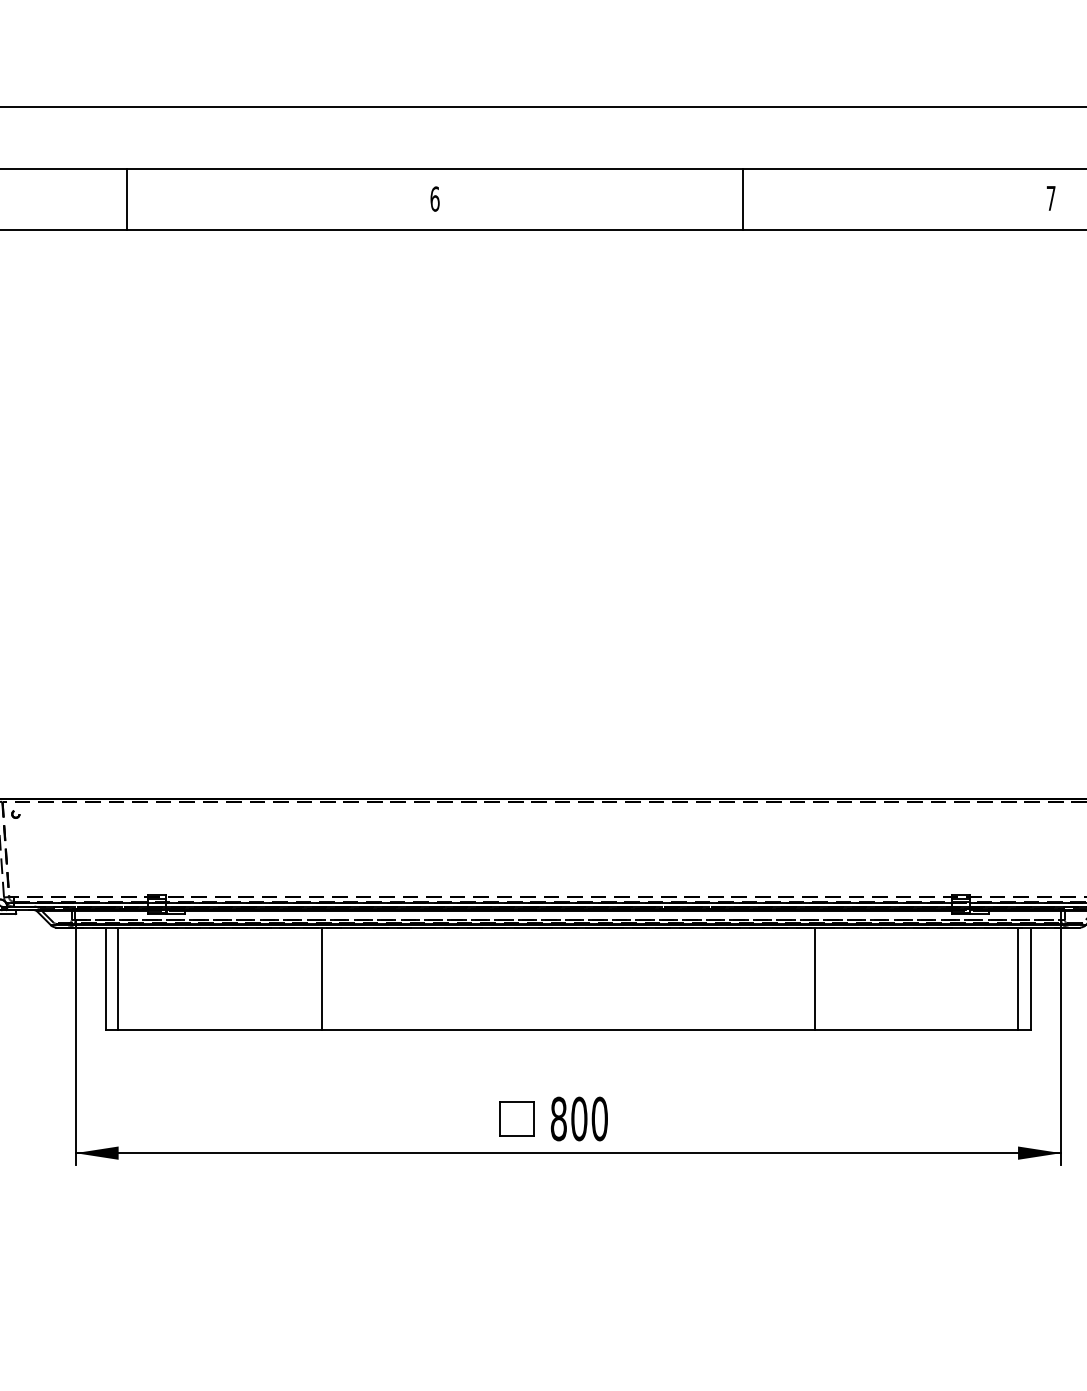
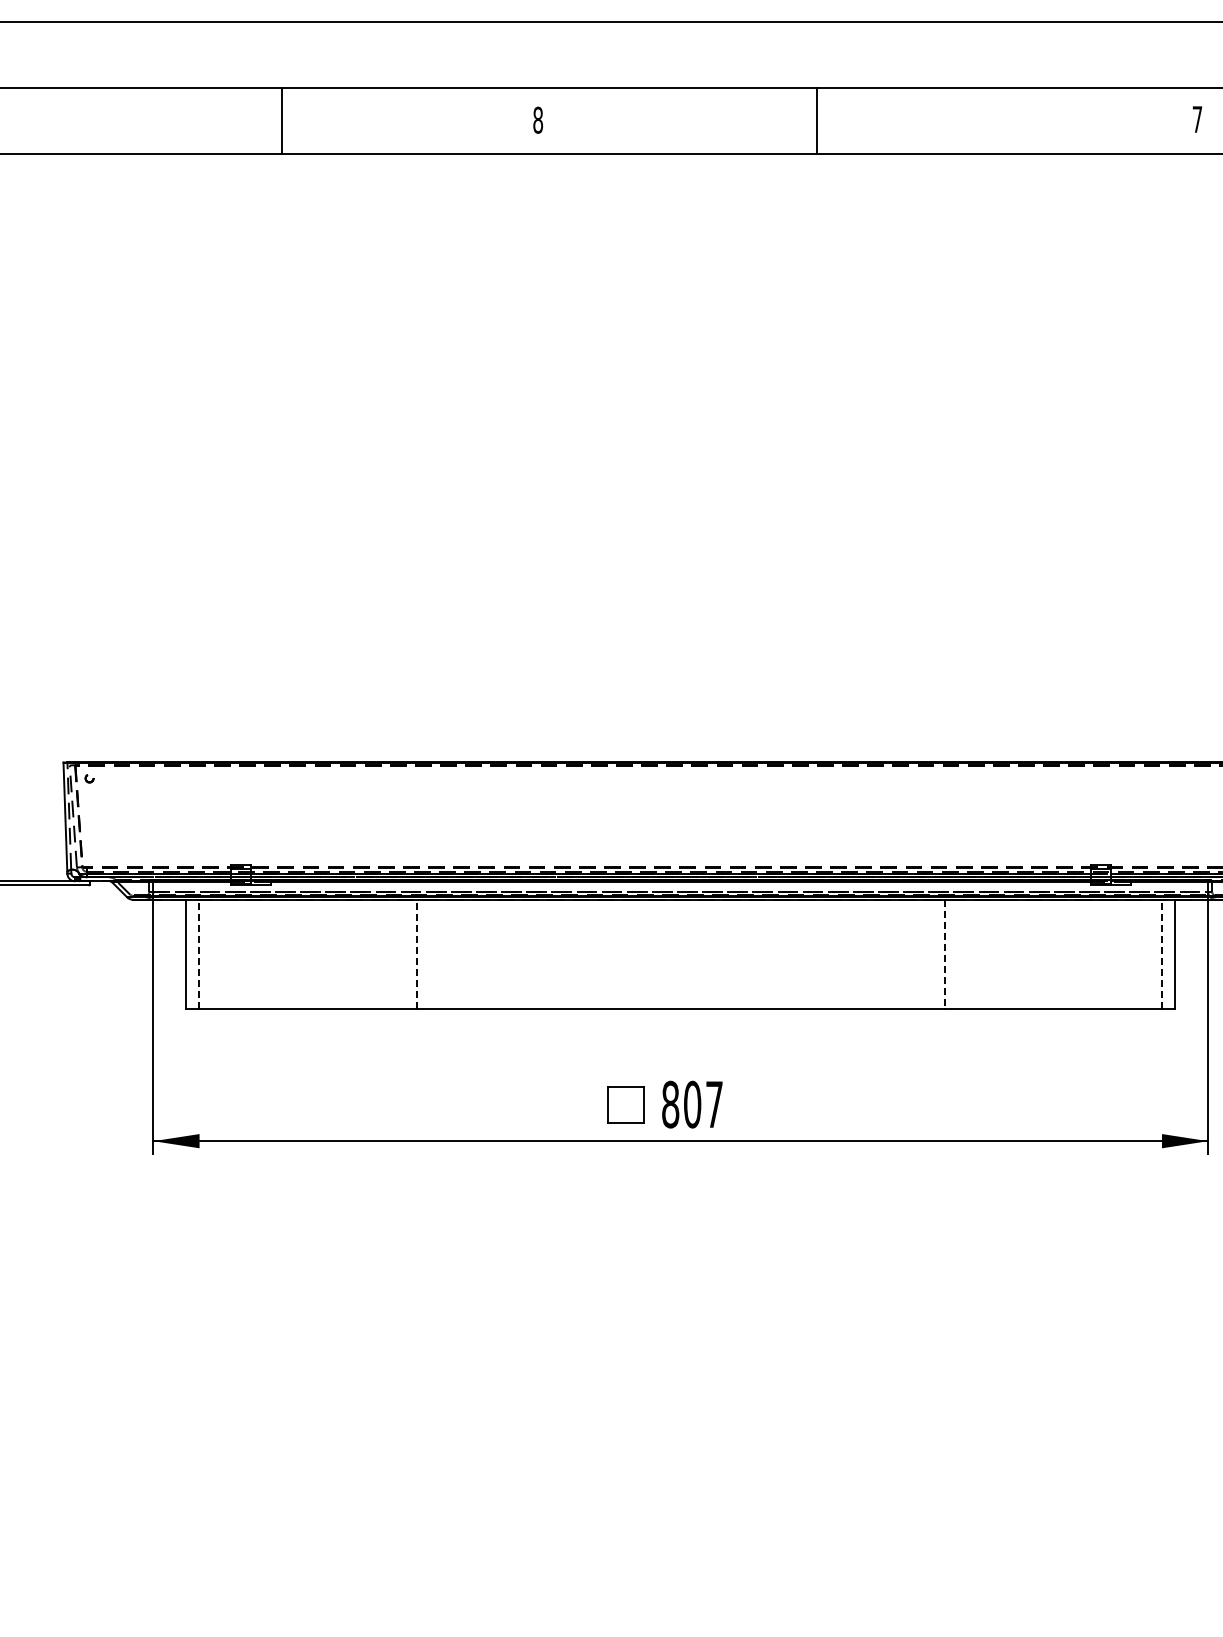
text: (435, 198) -> (538, 119), 6 -> 8
line: (126, 199) -> (282, 120), moved
line: (742, 199) -> (816, 120), moved
line: (118, 978) -> (199, 954), solid -> dashed
line: (321, 978) -> (416, 954), solid -> dashed
line: (814, 978) -> (944, 954), solid -> dashed
line: (1018, 978) -> (1162, 954), solid -> dashed
text: (599, 1118) -> (714, 1104), 800 -> 807

